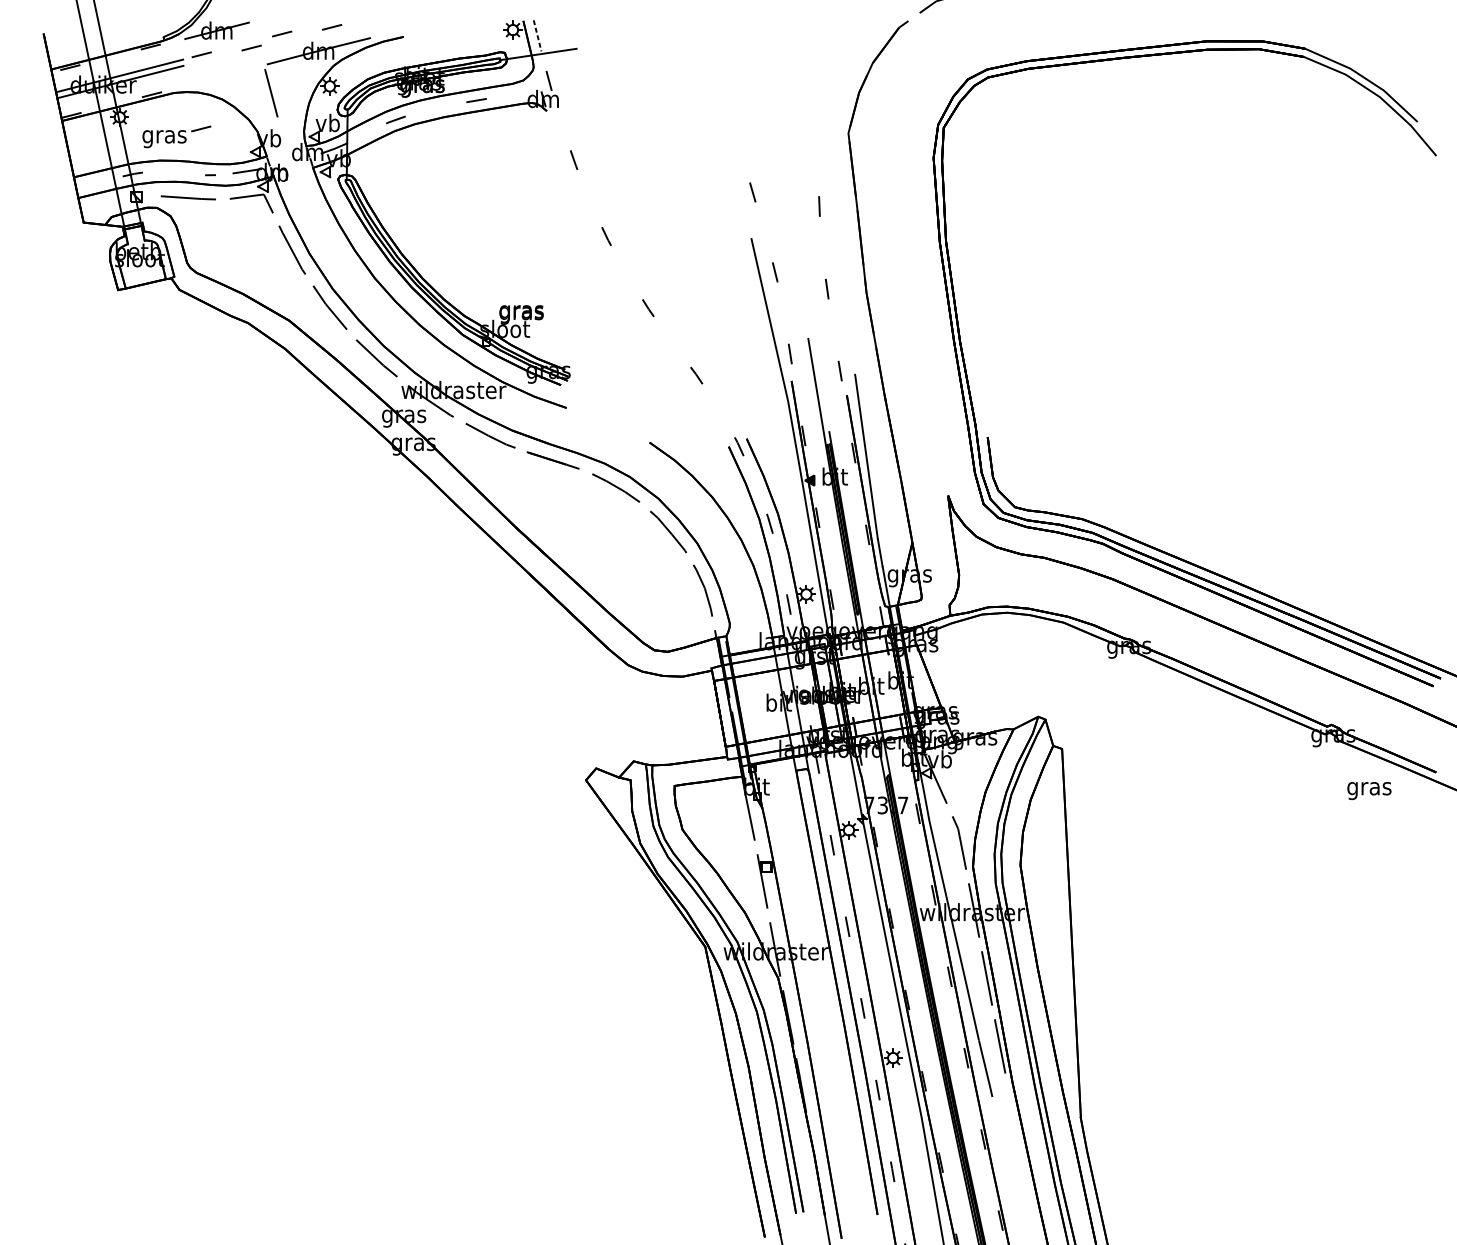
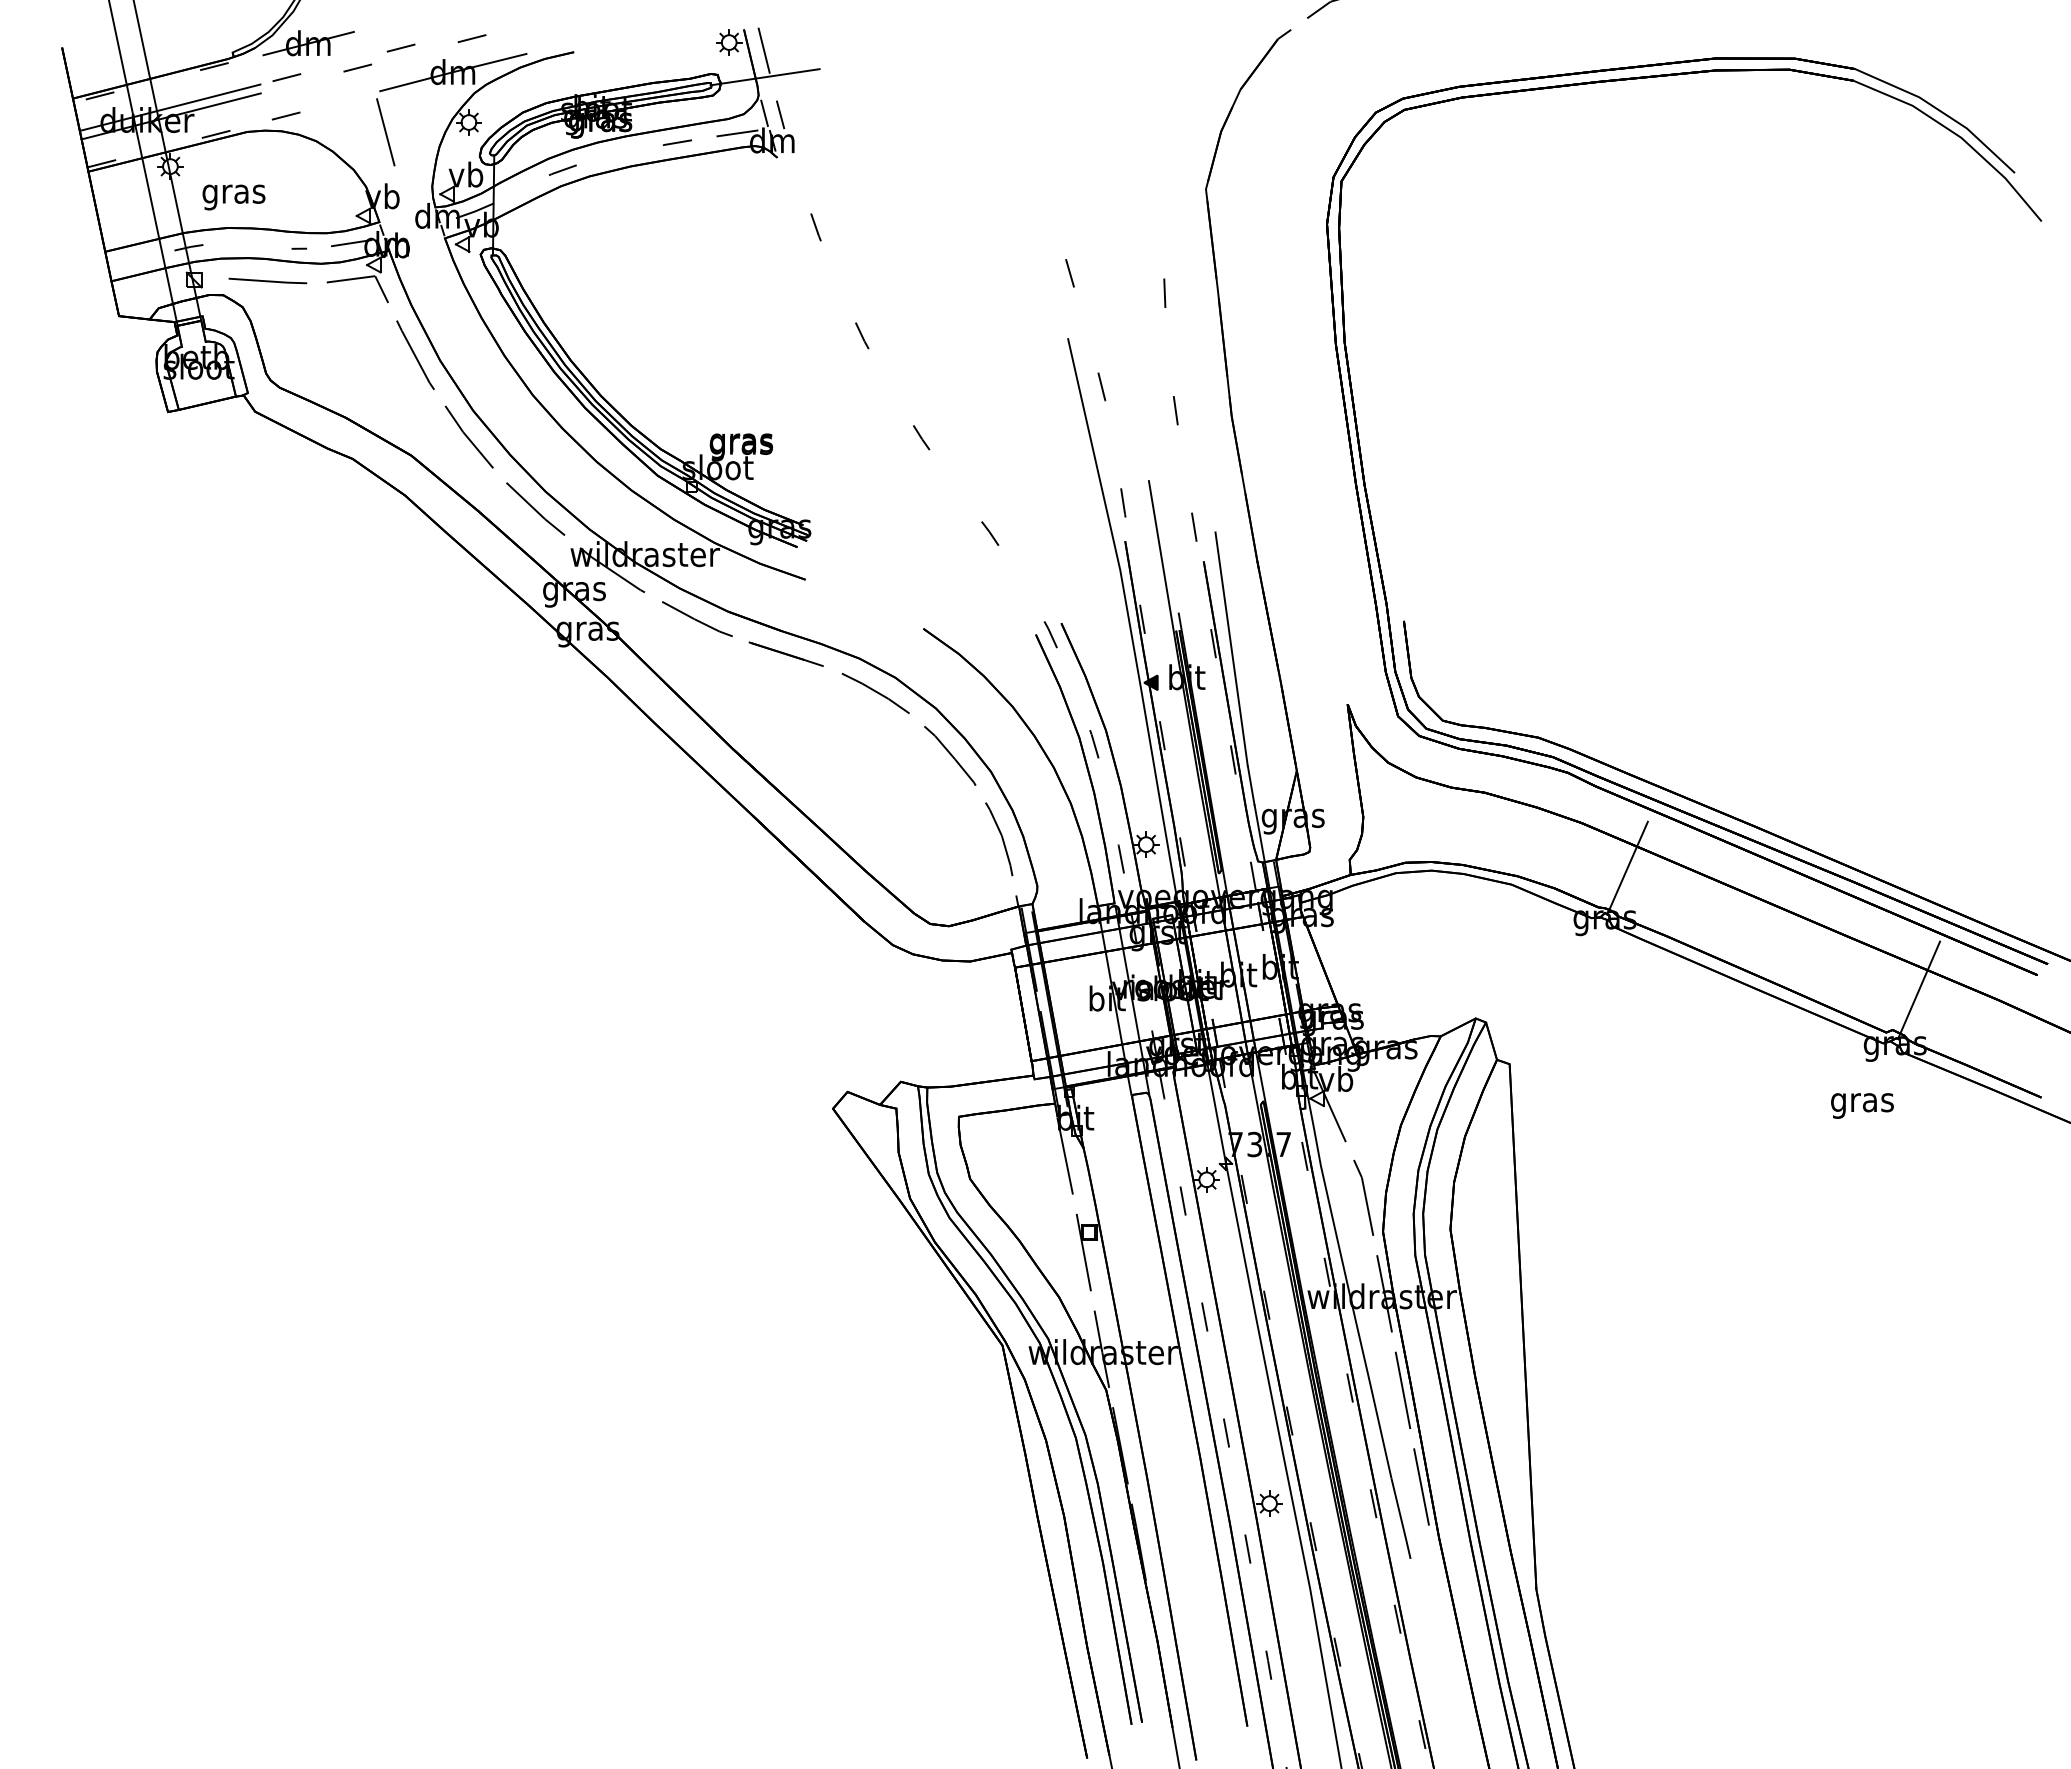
line: (537, 35) -> (764, 50), dashed -> solid
line: (537, 79) -> (764, 112), added
line: (518, 94) -> (737, 133), added
line: (200, 128) -> (285, 115), moved
line: (1145, 610) -> (1627, 867), added
line: (1350, 696) -> (1919, 989), added
text: (1369, 790) -> (1862, 1105), moved

